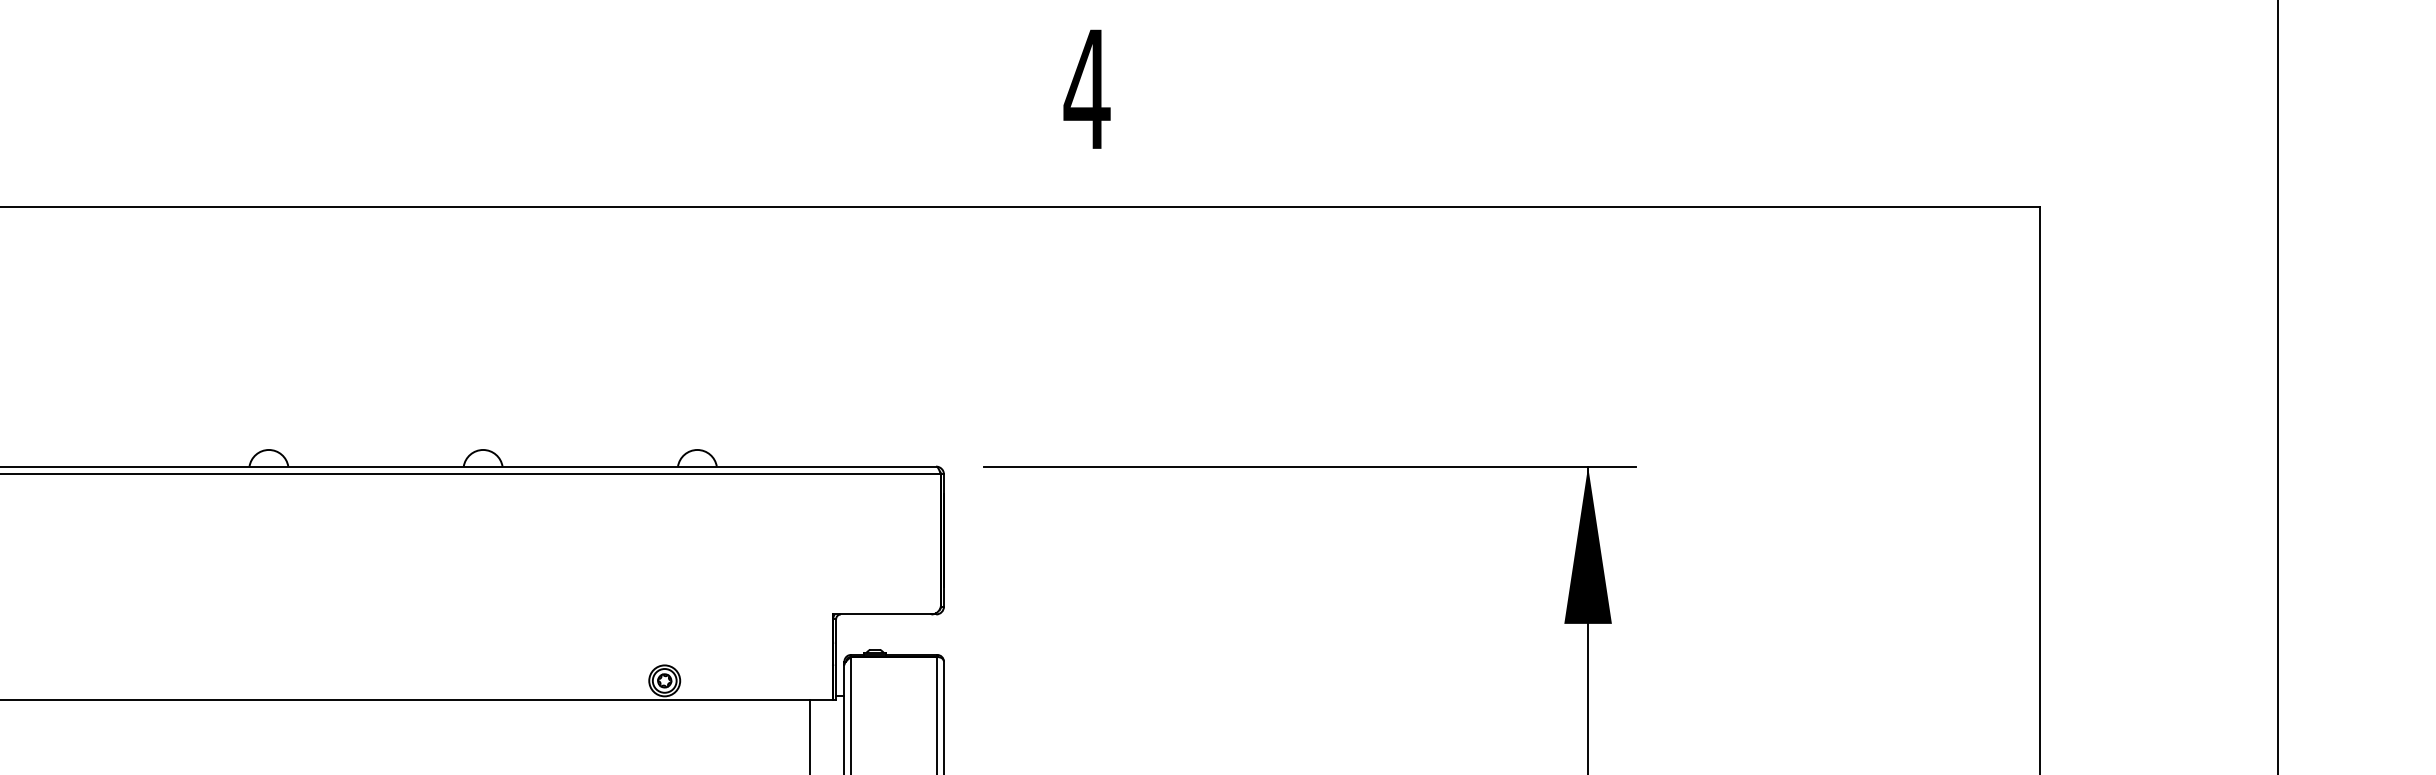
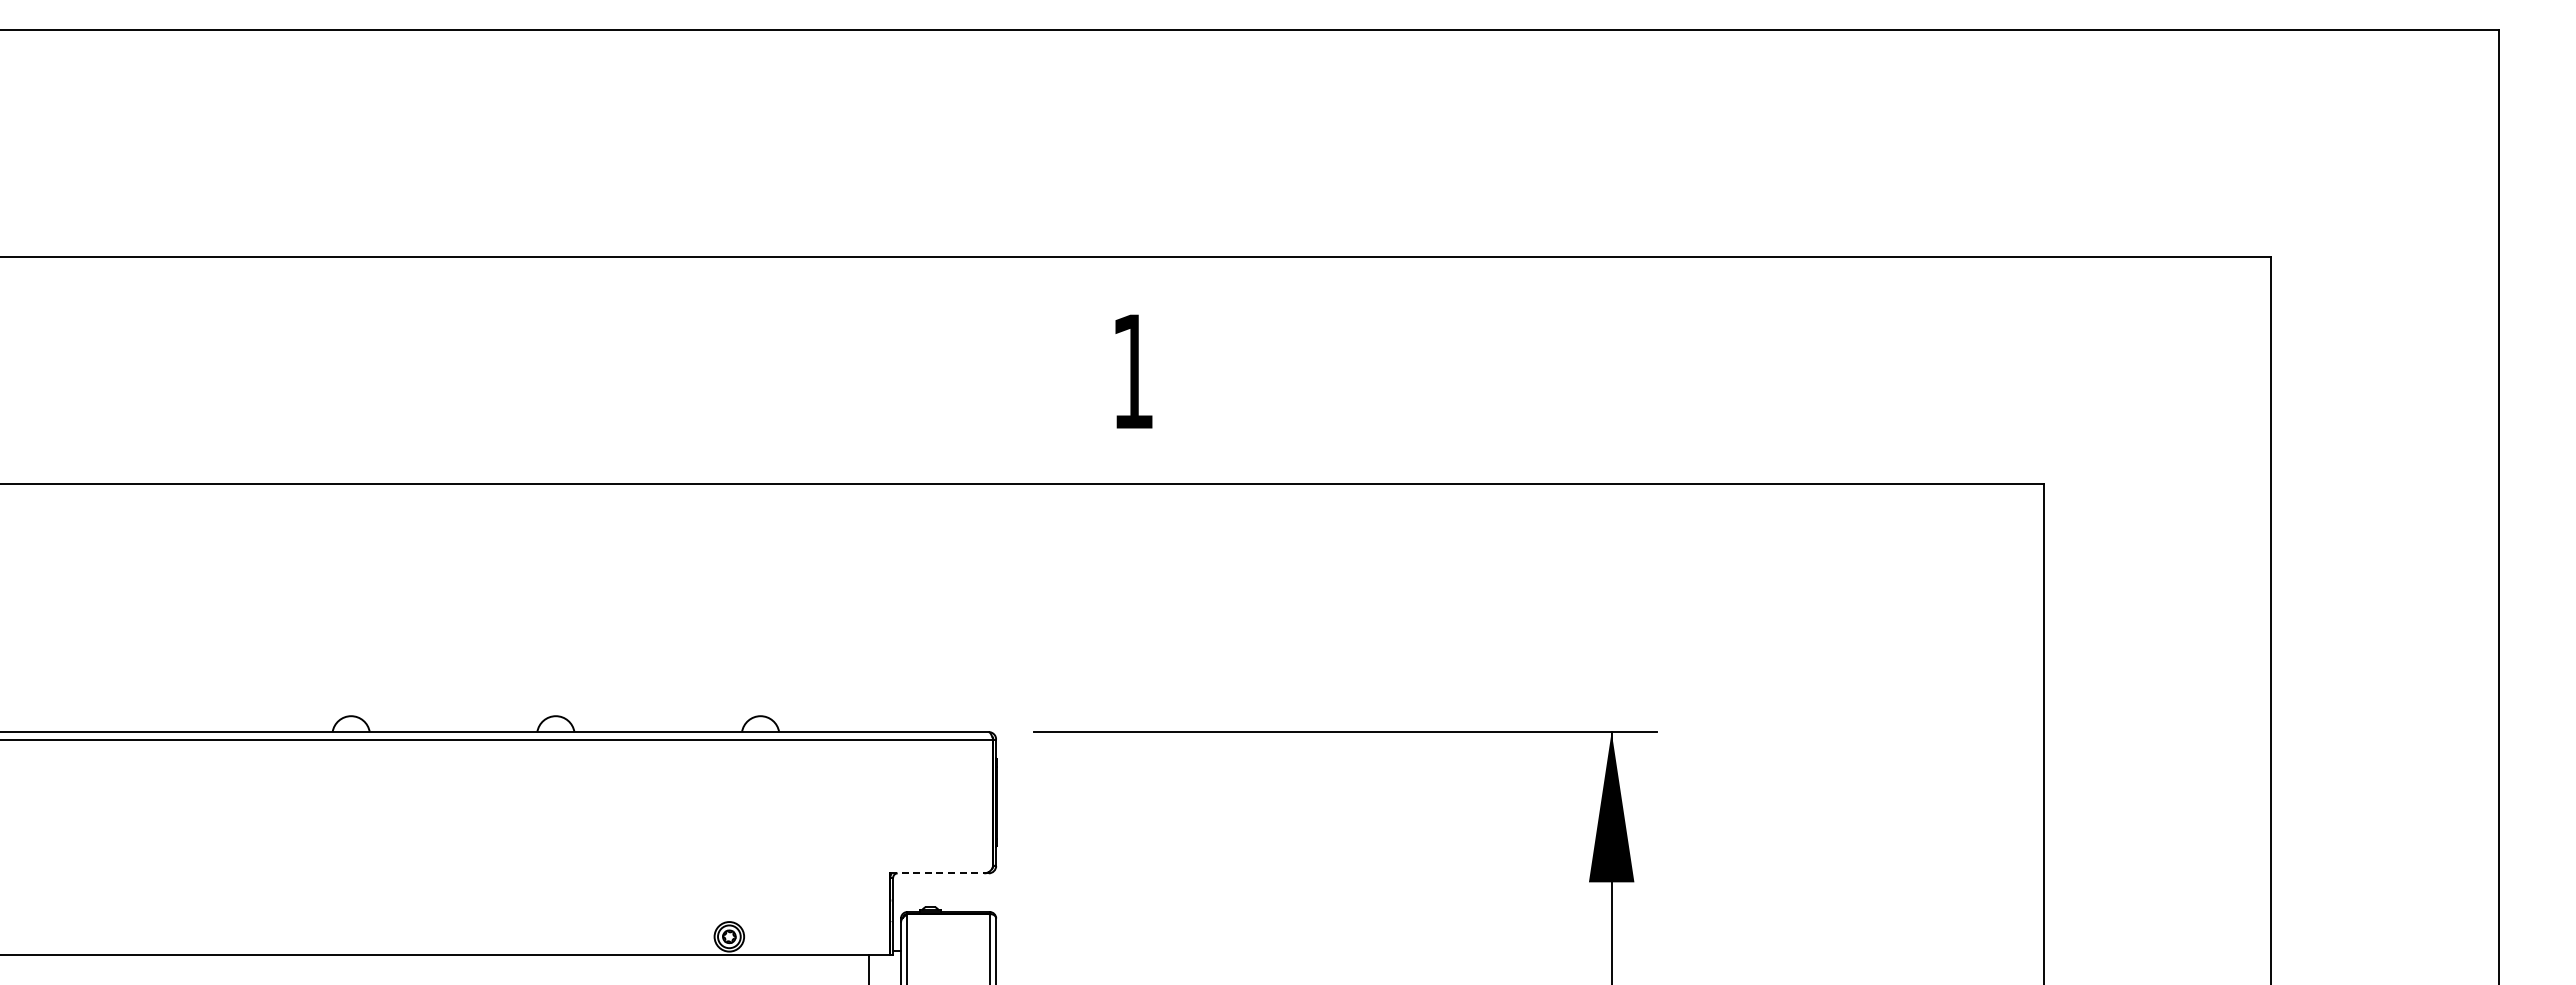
text: (1086, 89) -> (1132, 371), 4 -> 1
line: (882, 614) -> (937, 873), solid -> dashed

